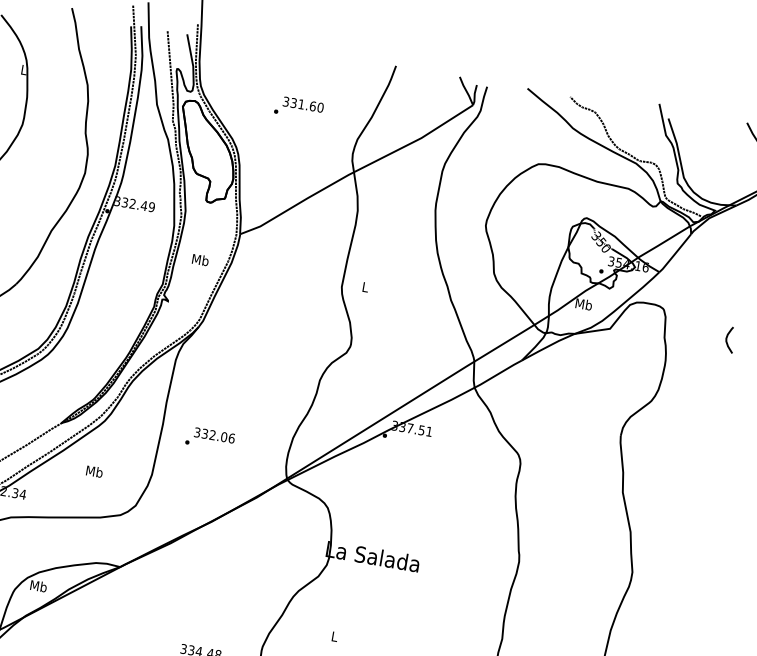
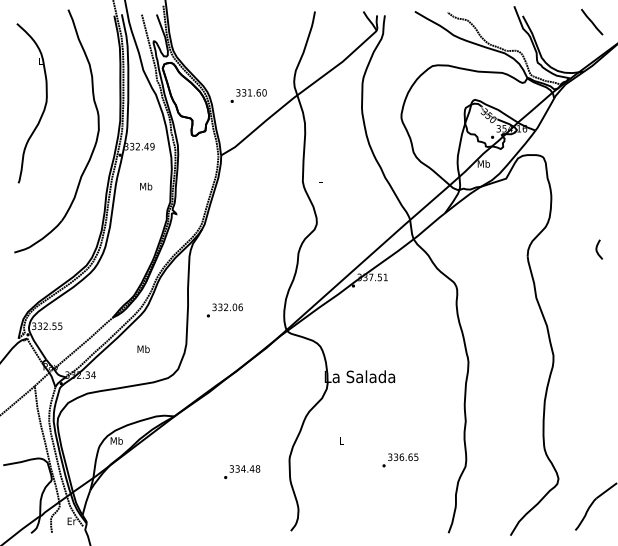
text: (298, 107) -> (248, 95), moved
text: (201, 260) -> (146, 186), moved
curve: (727, 339) -> (597, 249), moved

